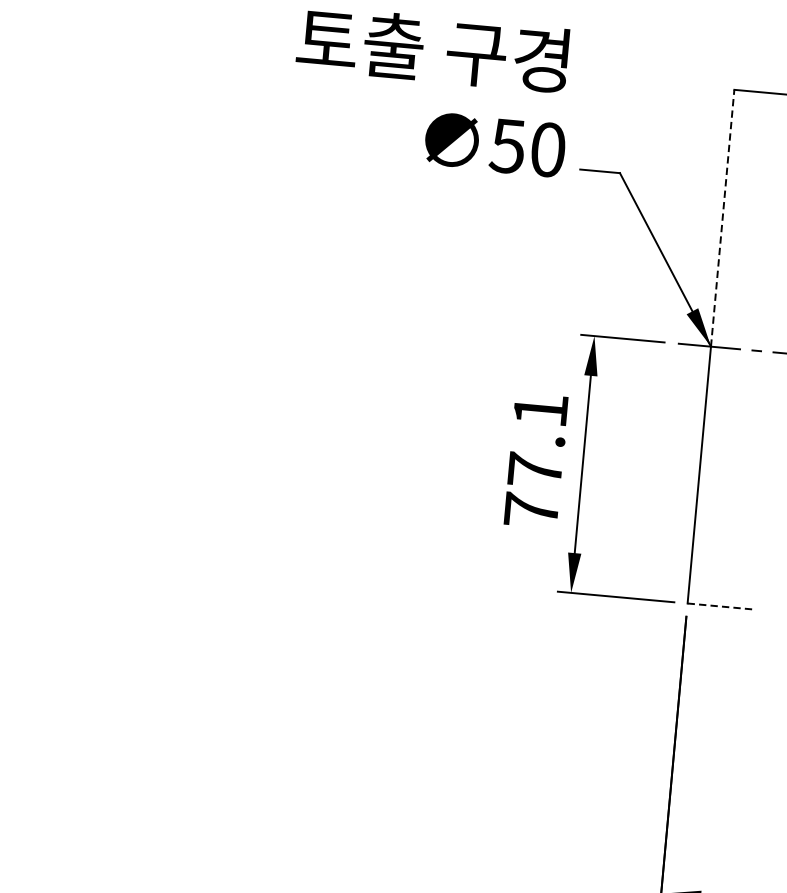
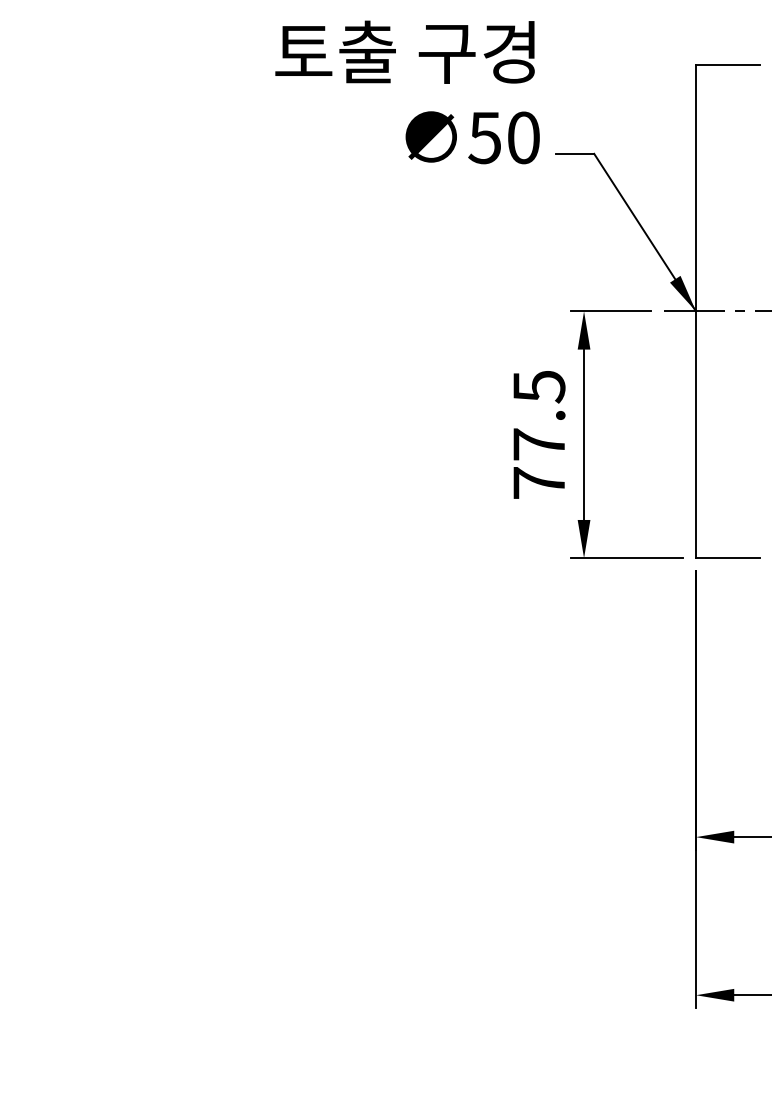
line: (723, 217) -> (696, 187), dashed -> solid
text: (540, 411) -> (539, 387), 77.1 -> 77.5
line: (720, 606) -> (727, 558), dashed -> solid

